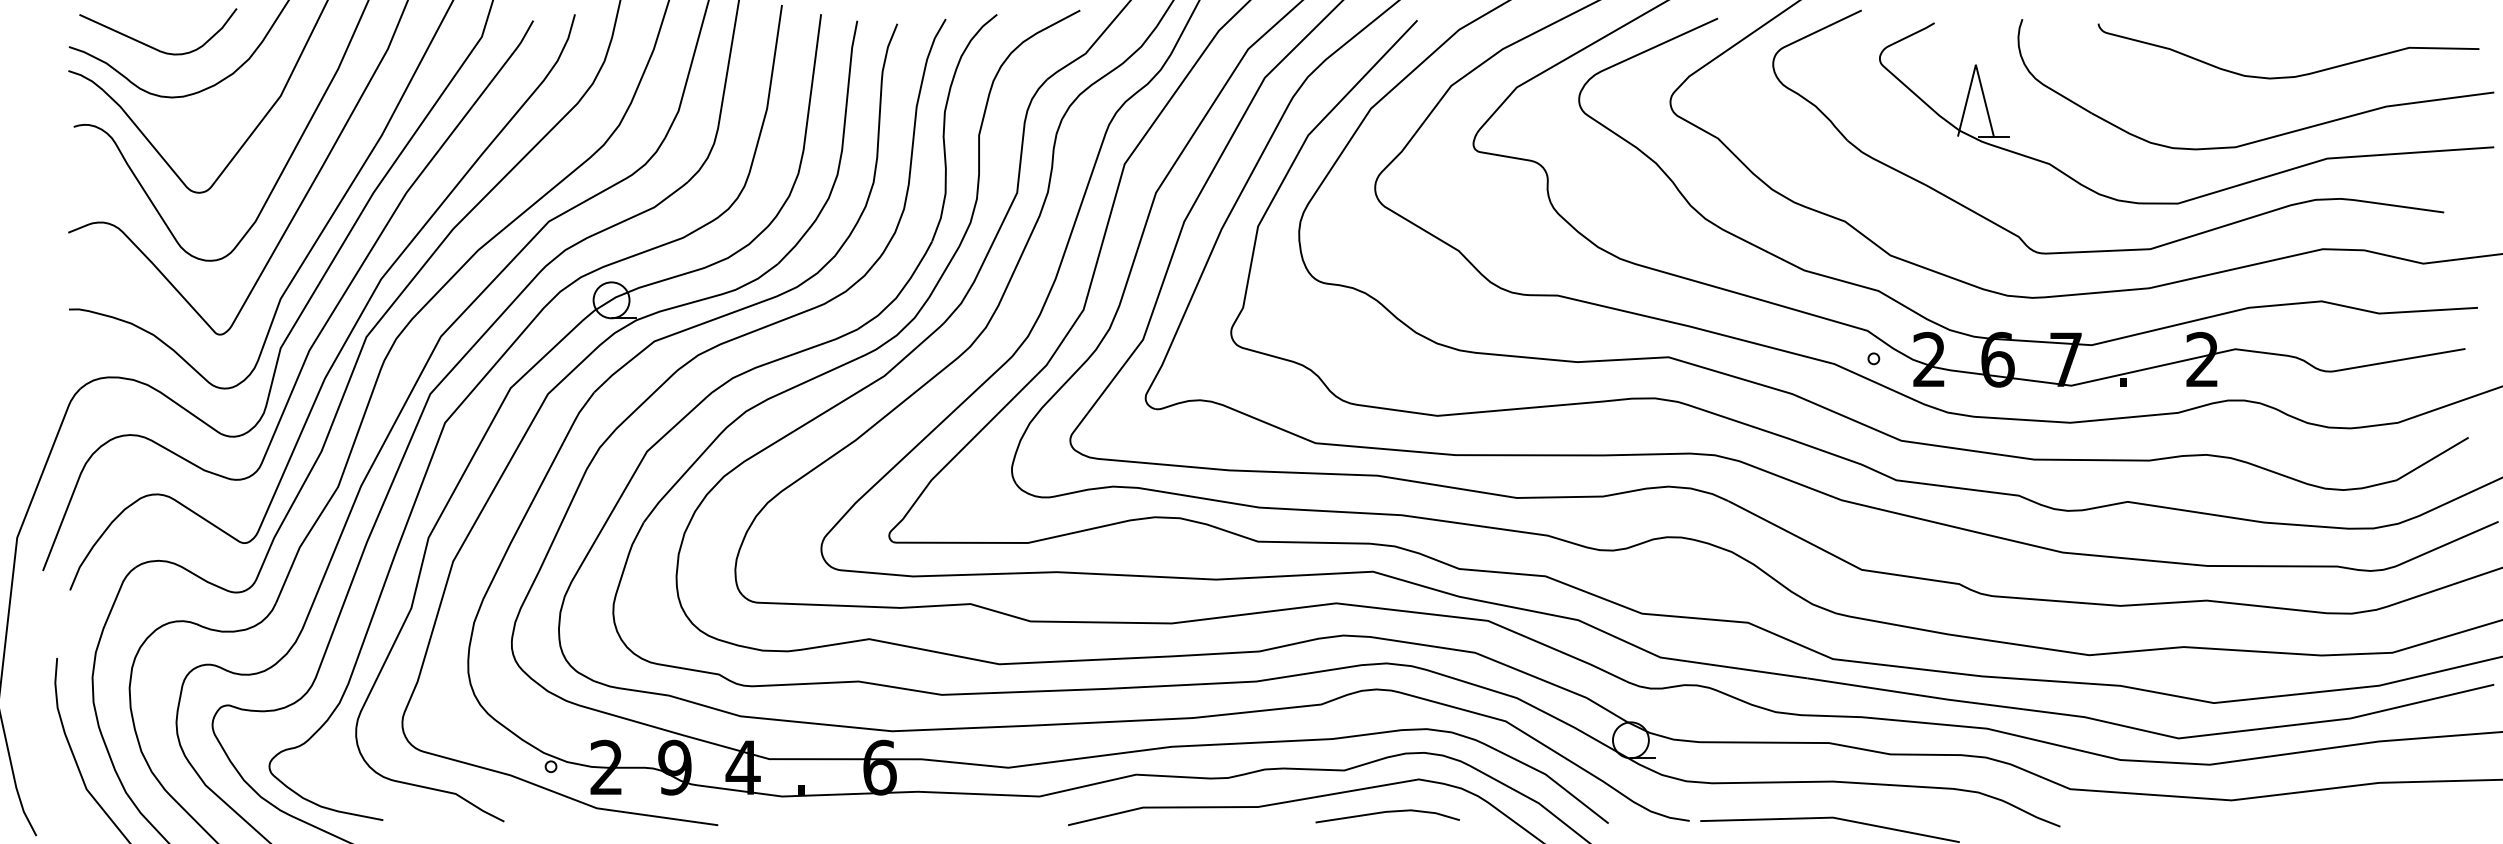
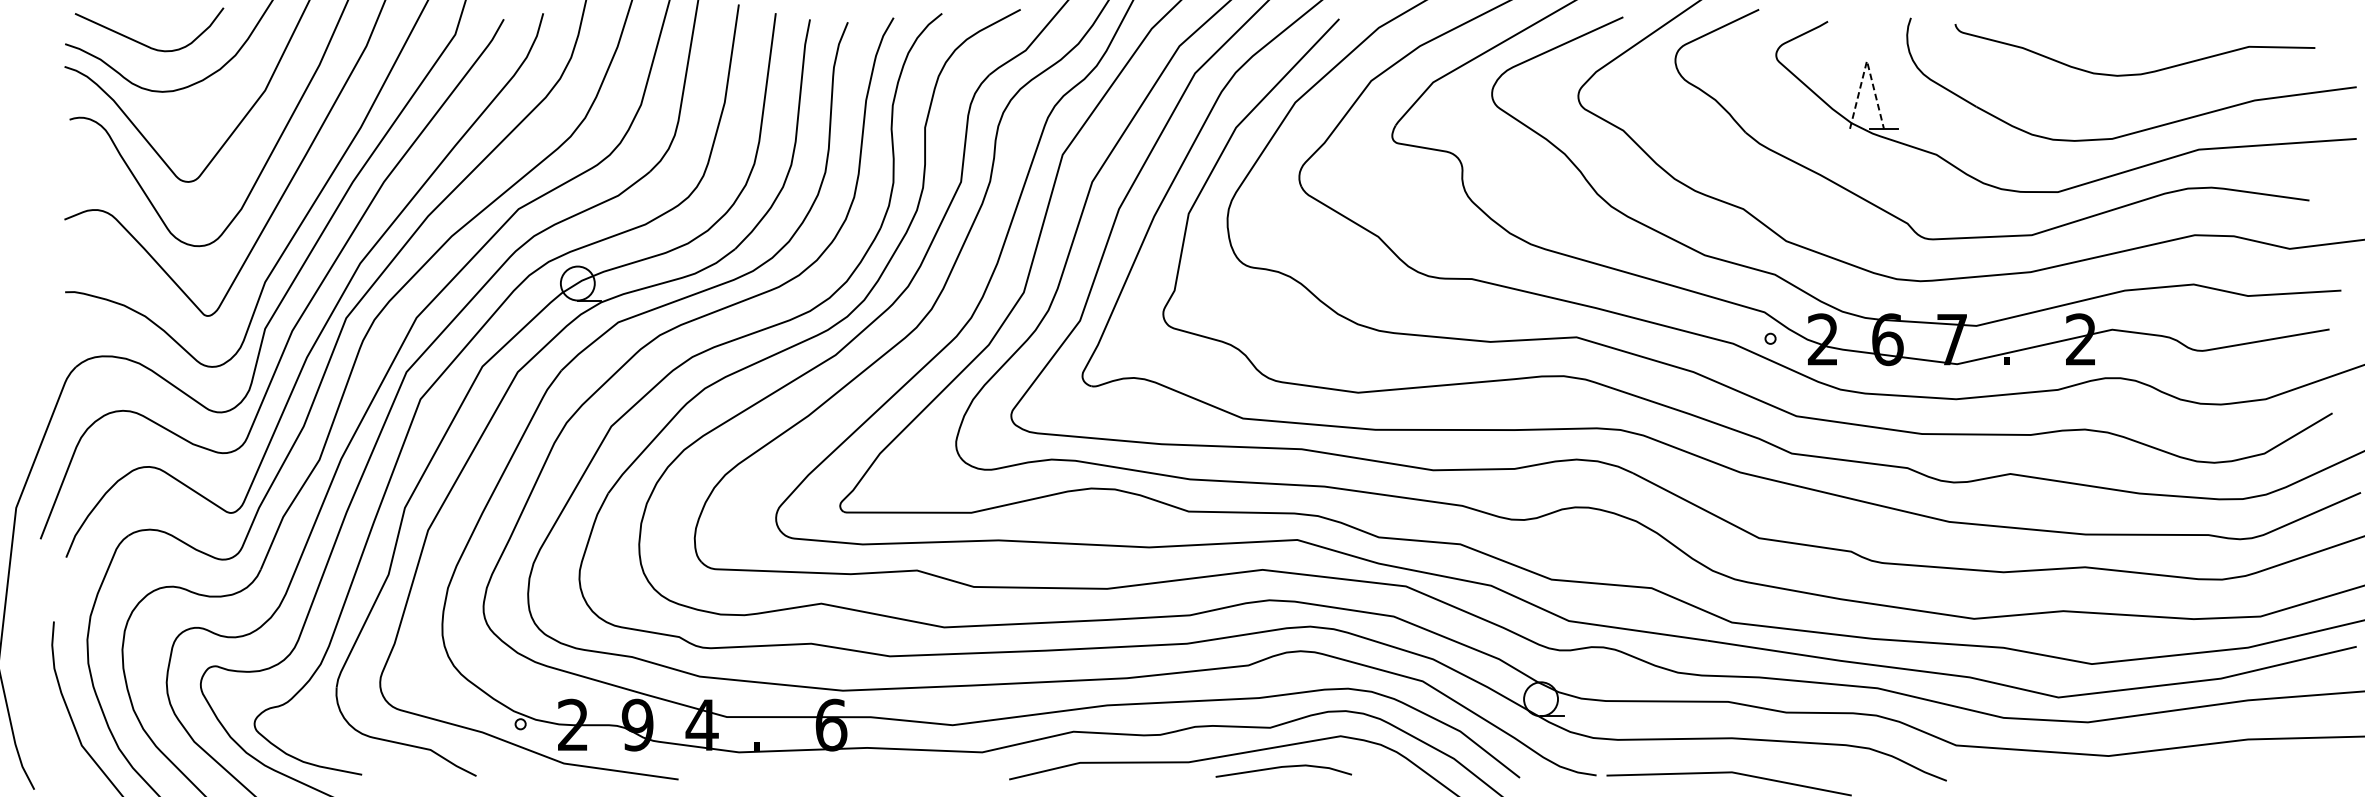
line: (1975, 64) -> (1866, 60), solid -> dashed
curve: (2295, 75) -> (2141, 72), moved
line: (1387, 812) -> (1283, 767), moved

